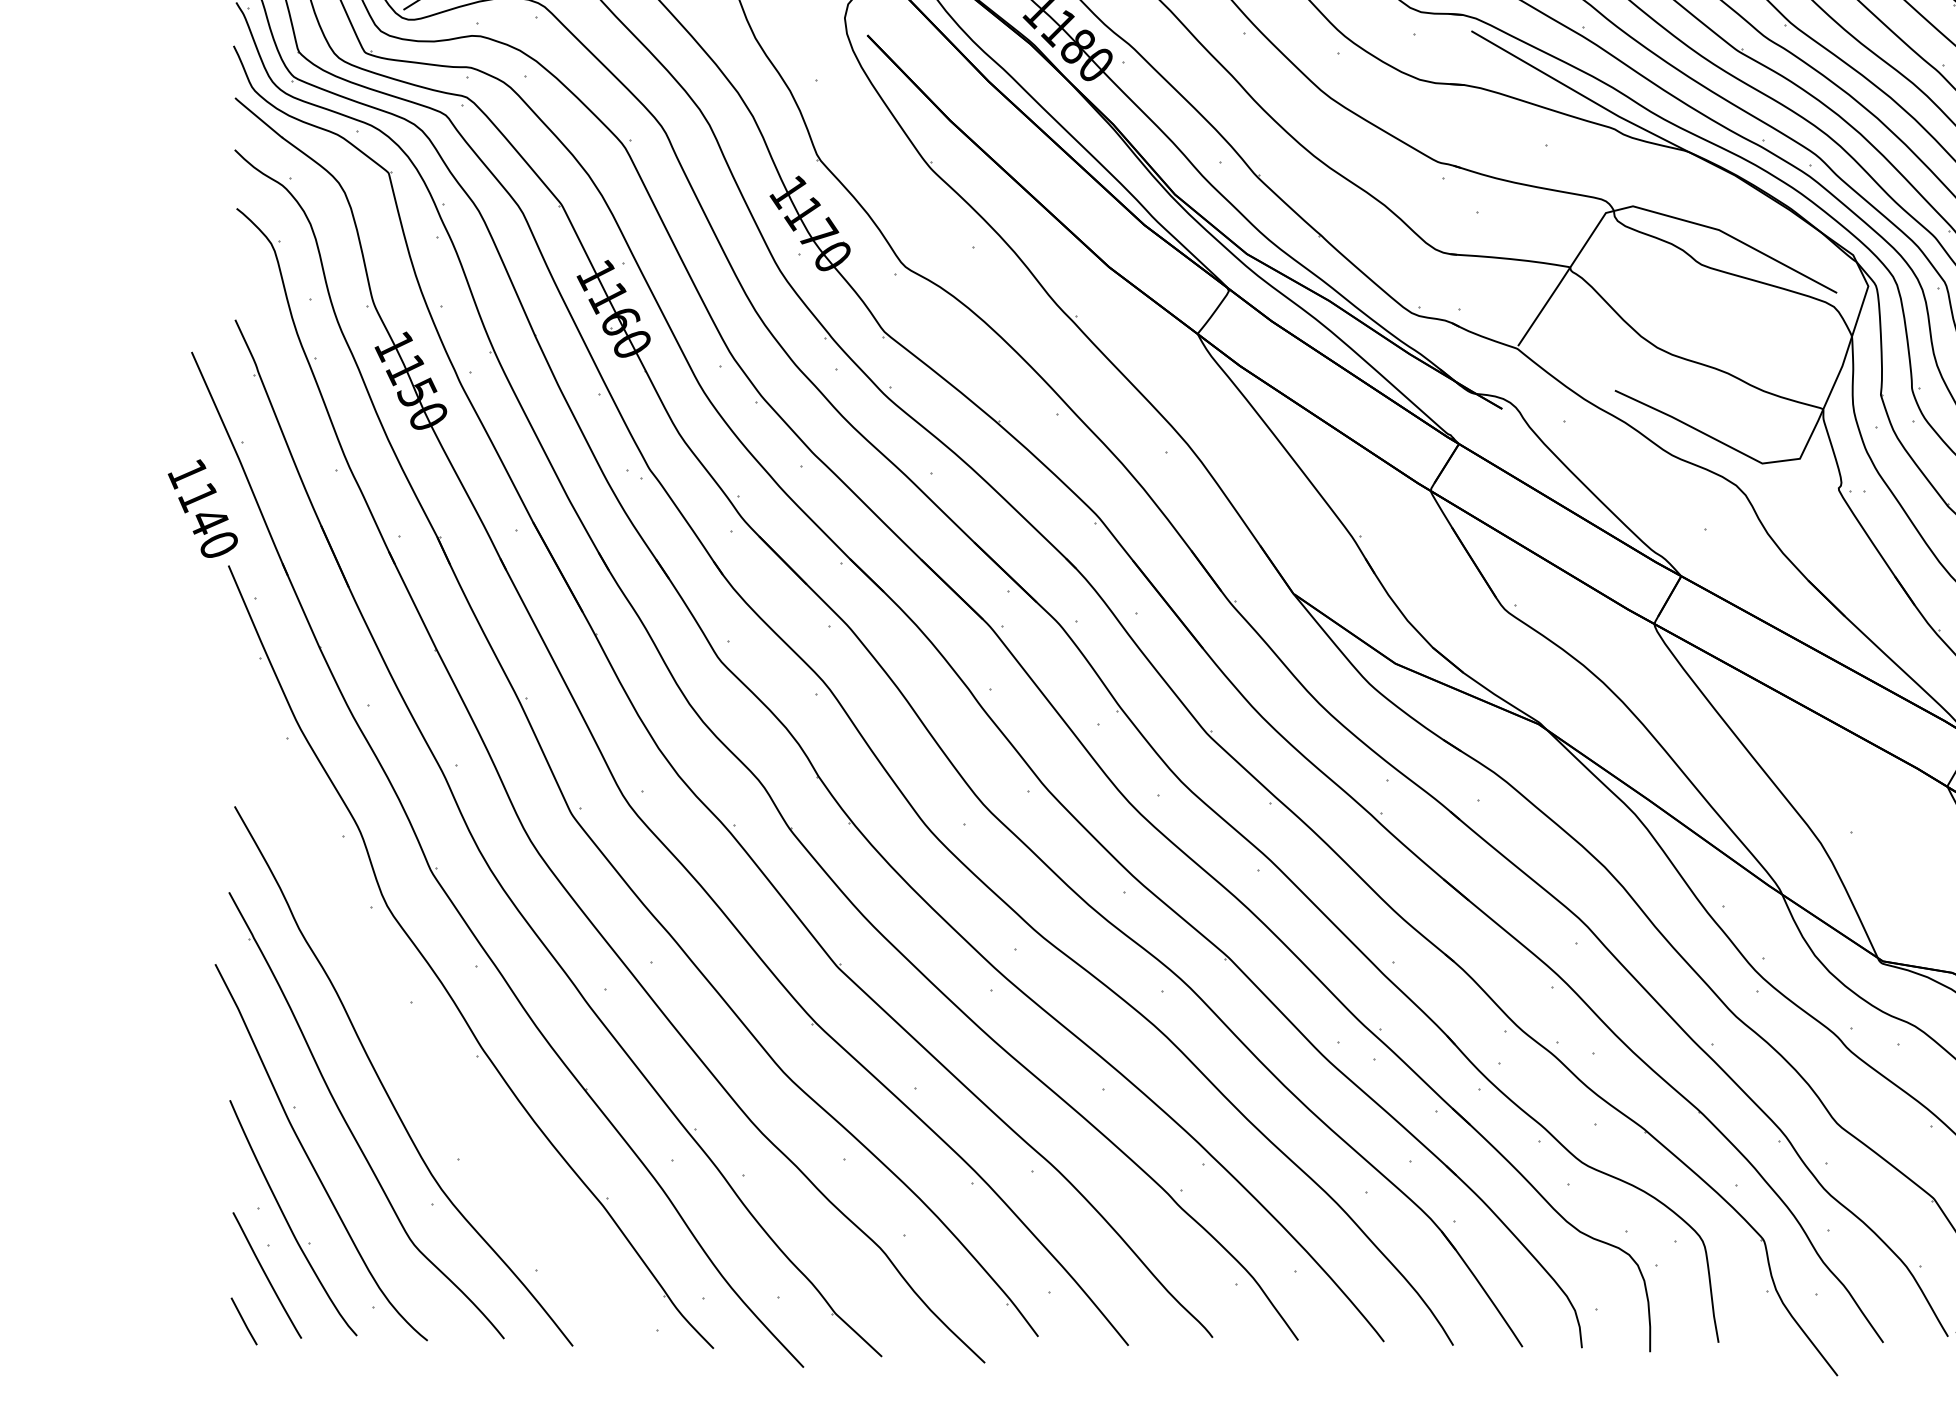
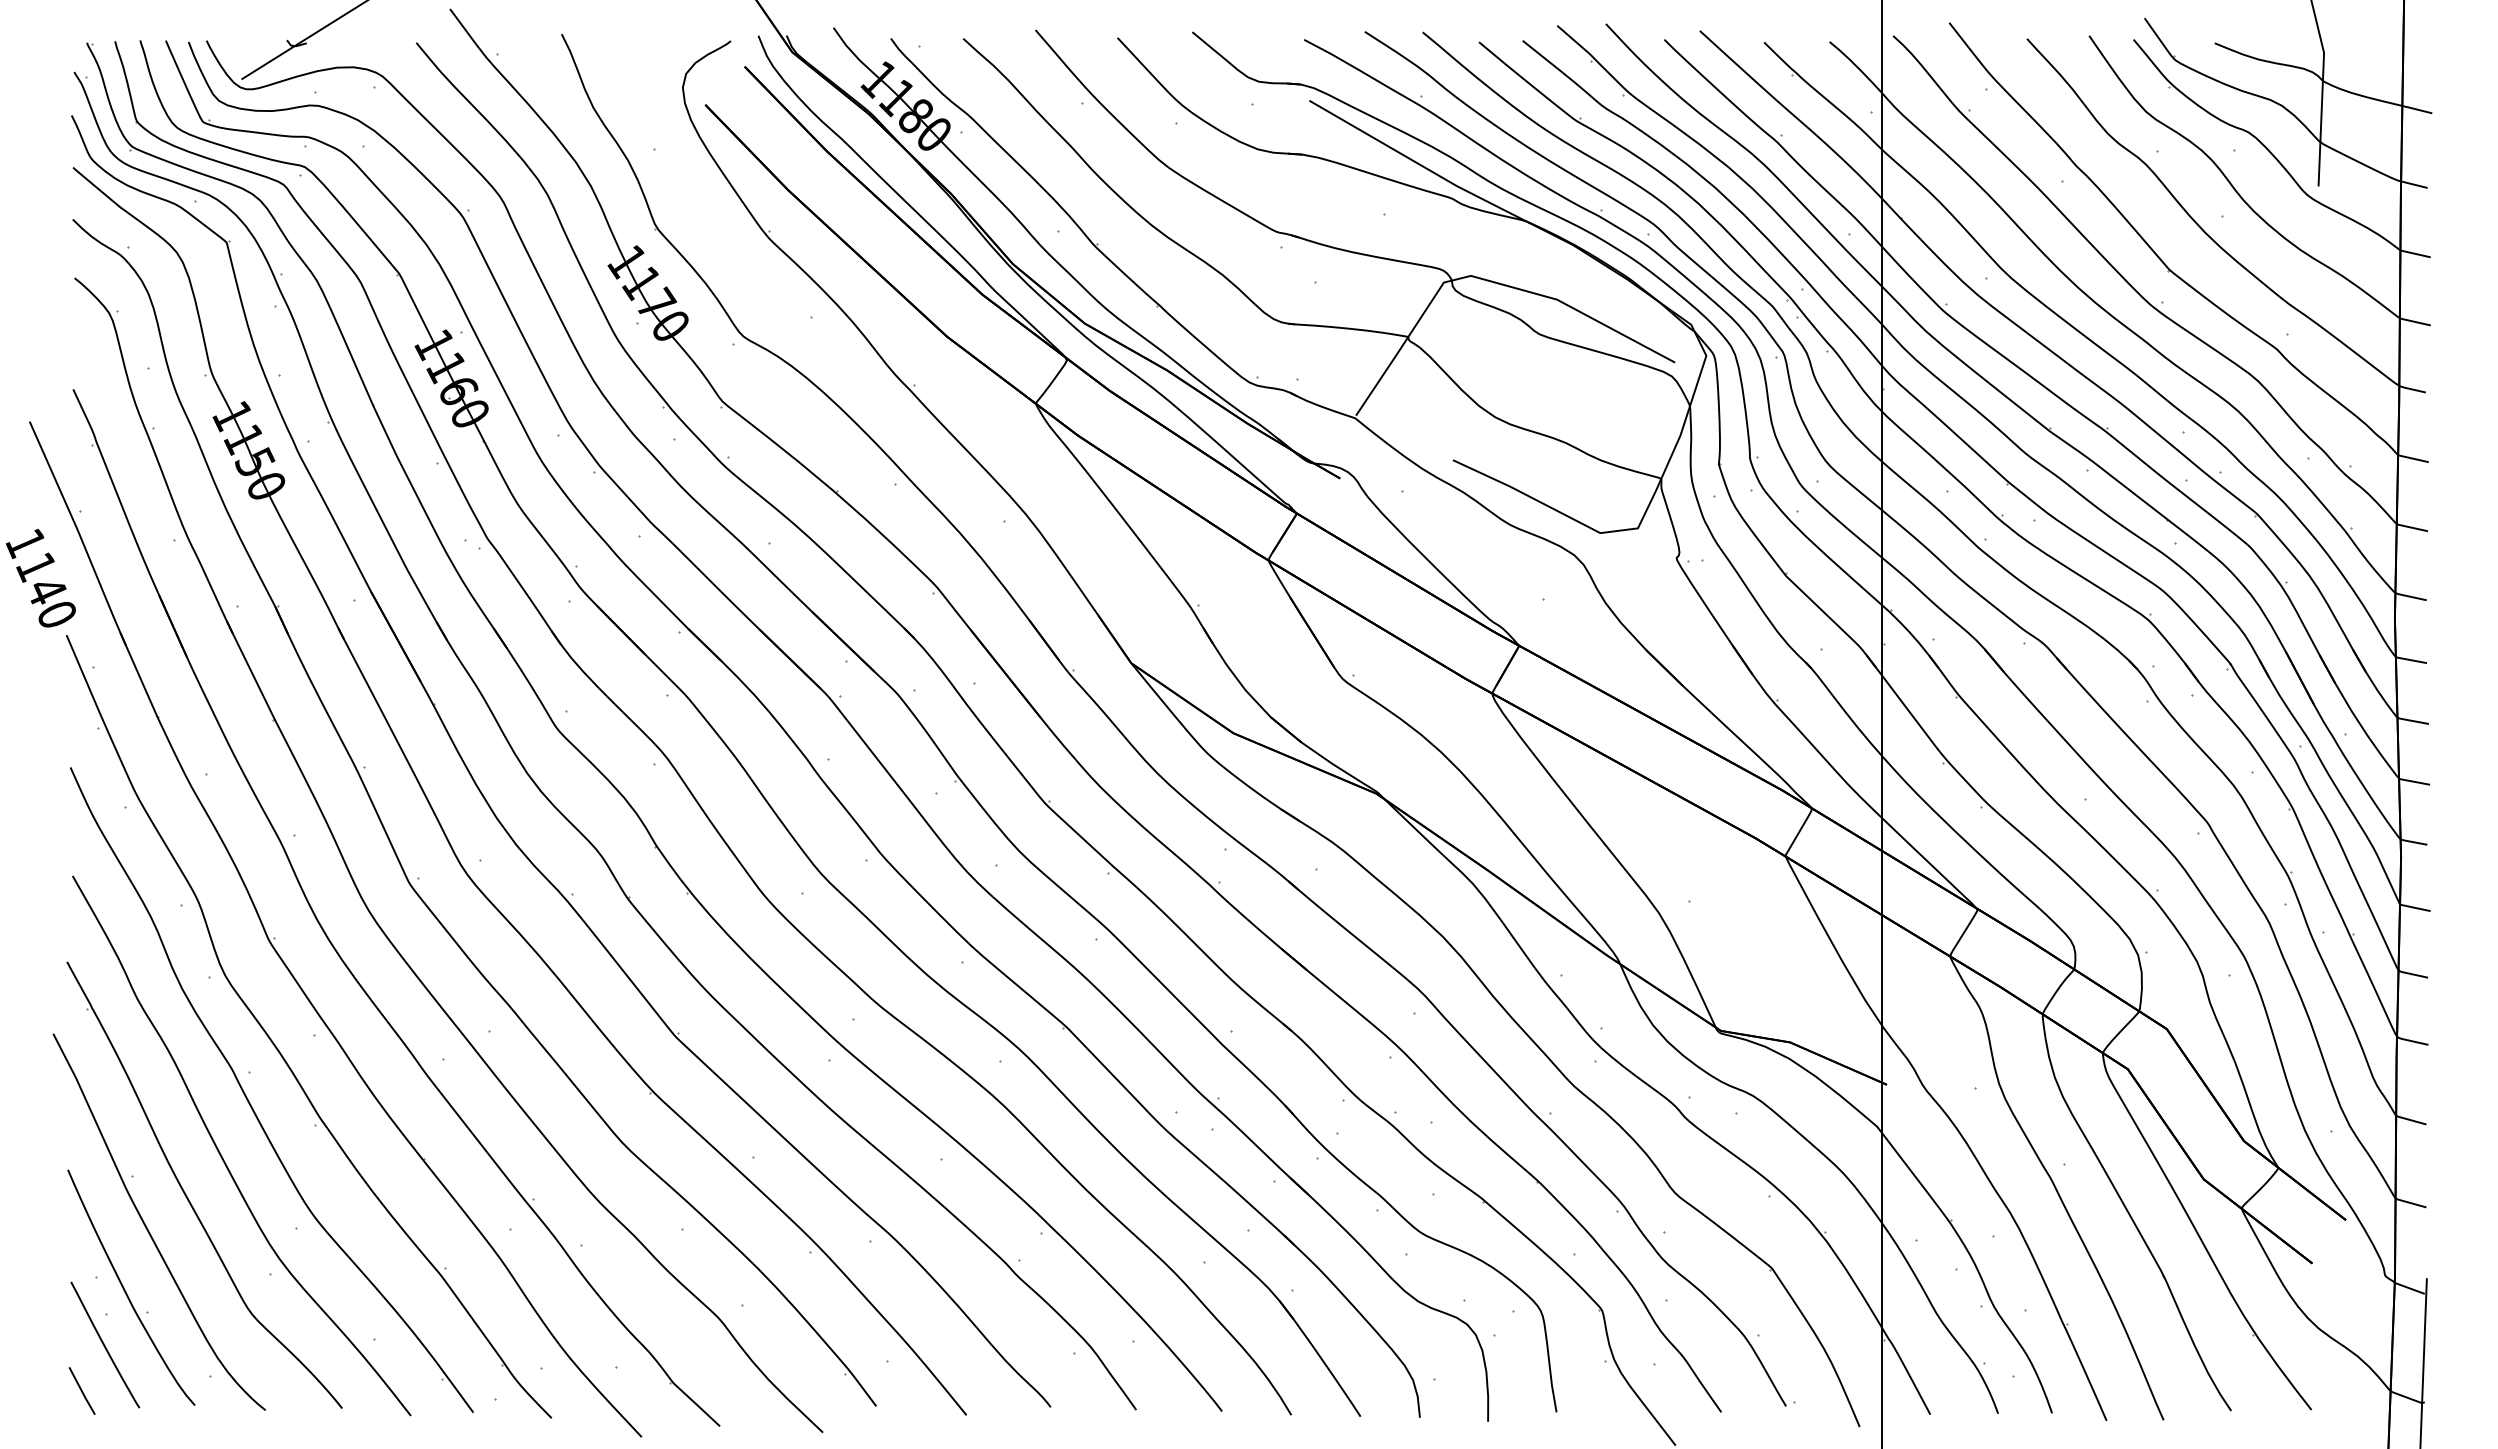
part: (413, 1034) -> (251, 1104), added

